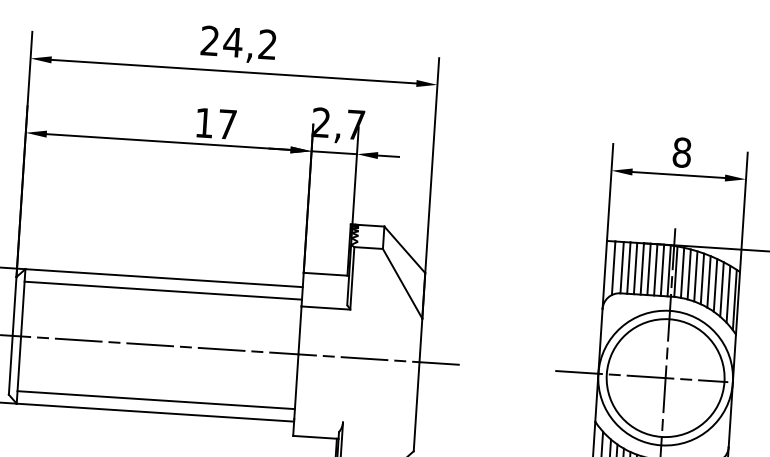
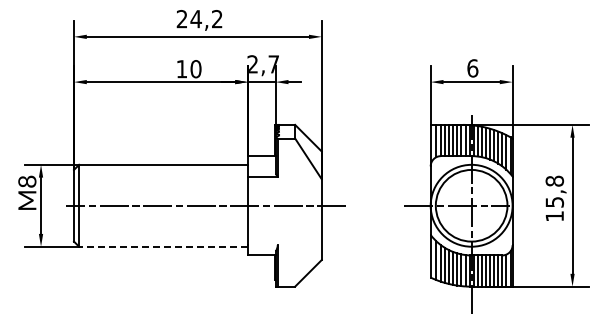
text: (226, 125) -> (195, 69), 17 -> 10
text: (681, 152) -> (472, 68), 8 -> 6
line: (163, 290) -> (163, 172), removed
line: (156, 400) -> (163, 239), removed
line: (155, 412) -> (163, 246), solid -> dashed

